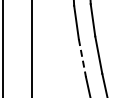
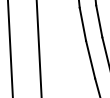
line: (82, 58) -> (90, 60), dashed -> solid

